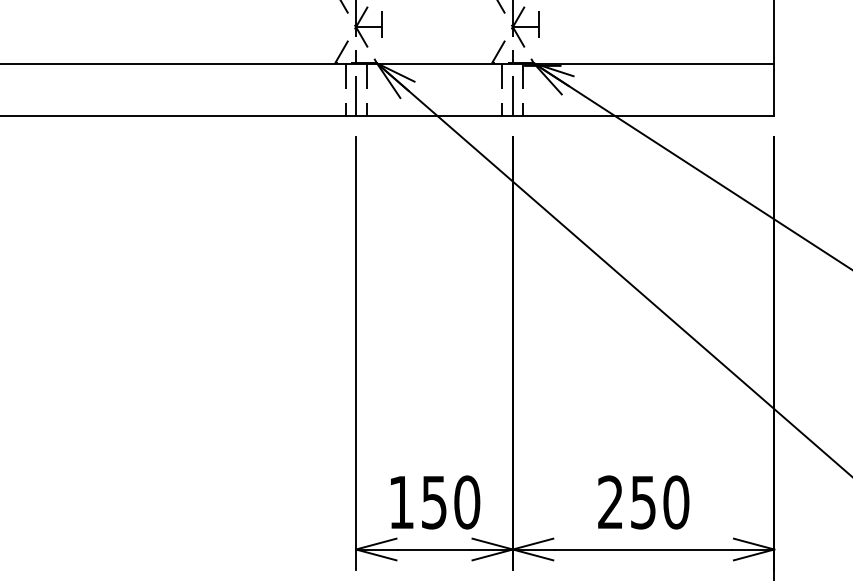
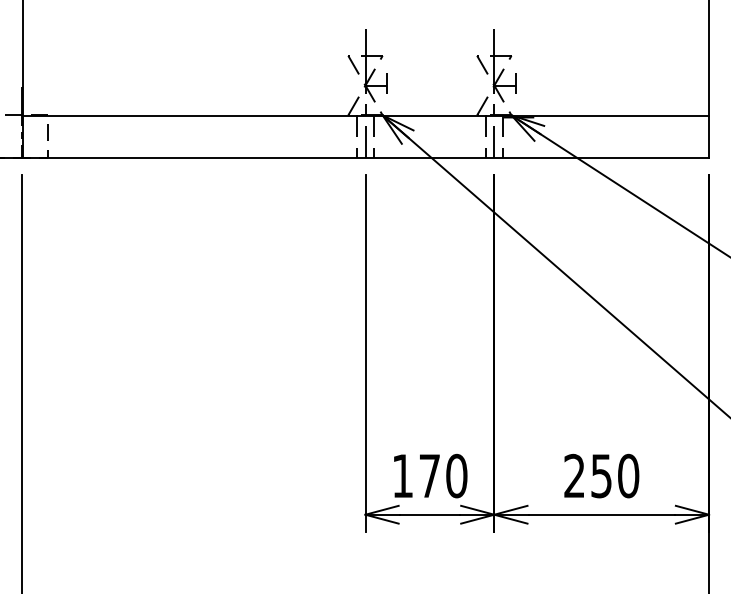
text: (433, 502) -> (429, 476), 150 -> 170

